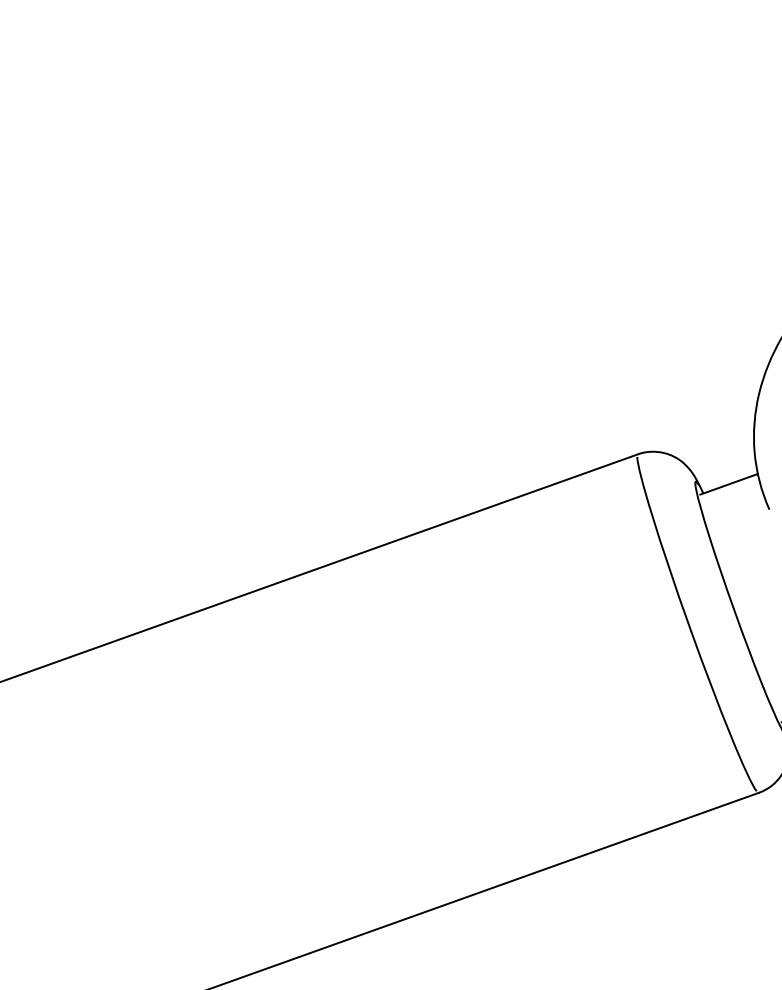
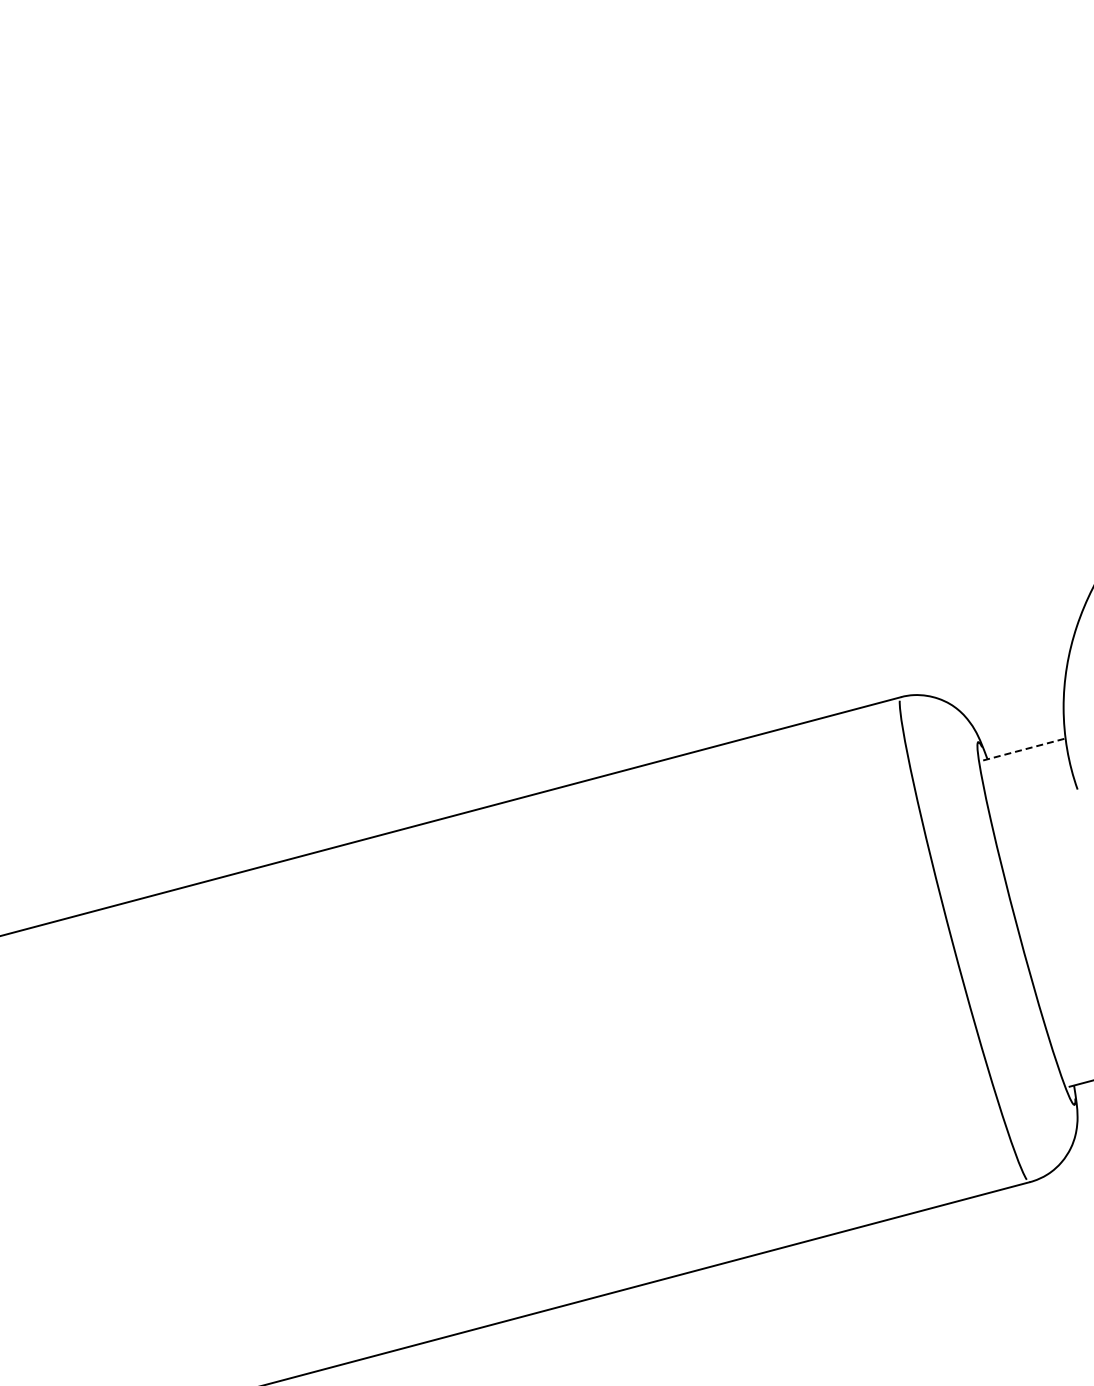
line: (729, 484) -> (1024, 749), solid -> dashed

